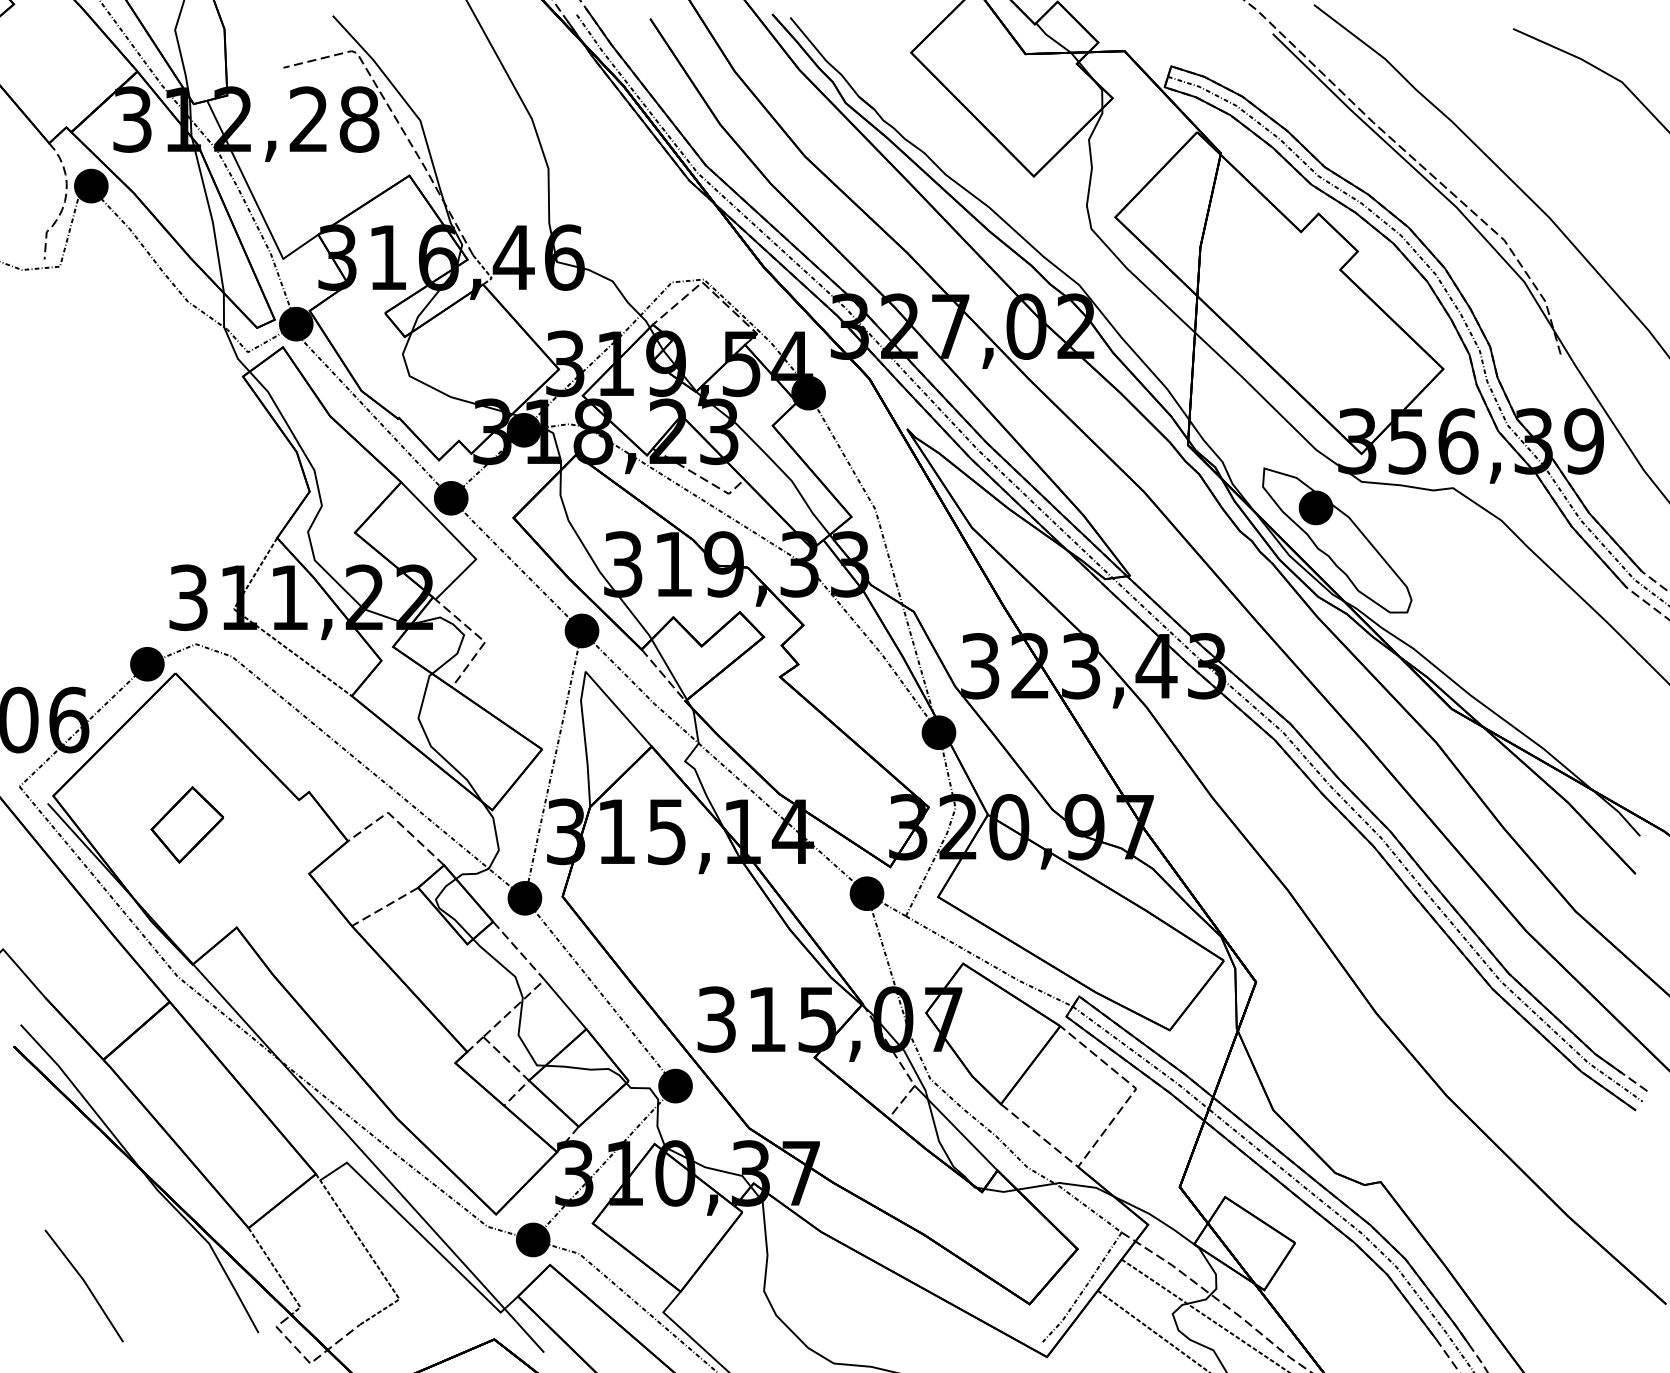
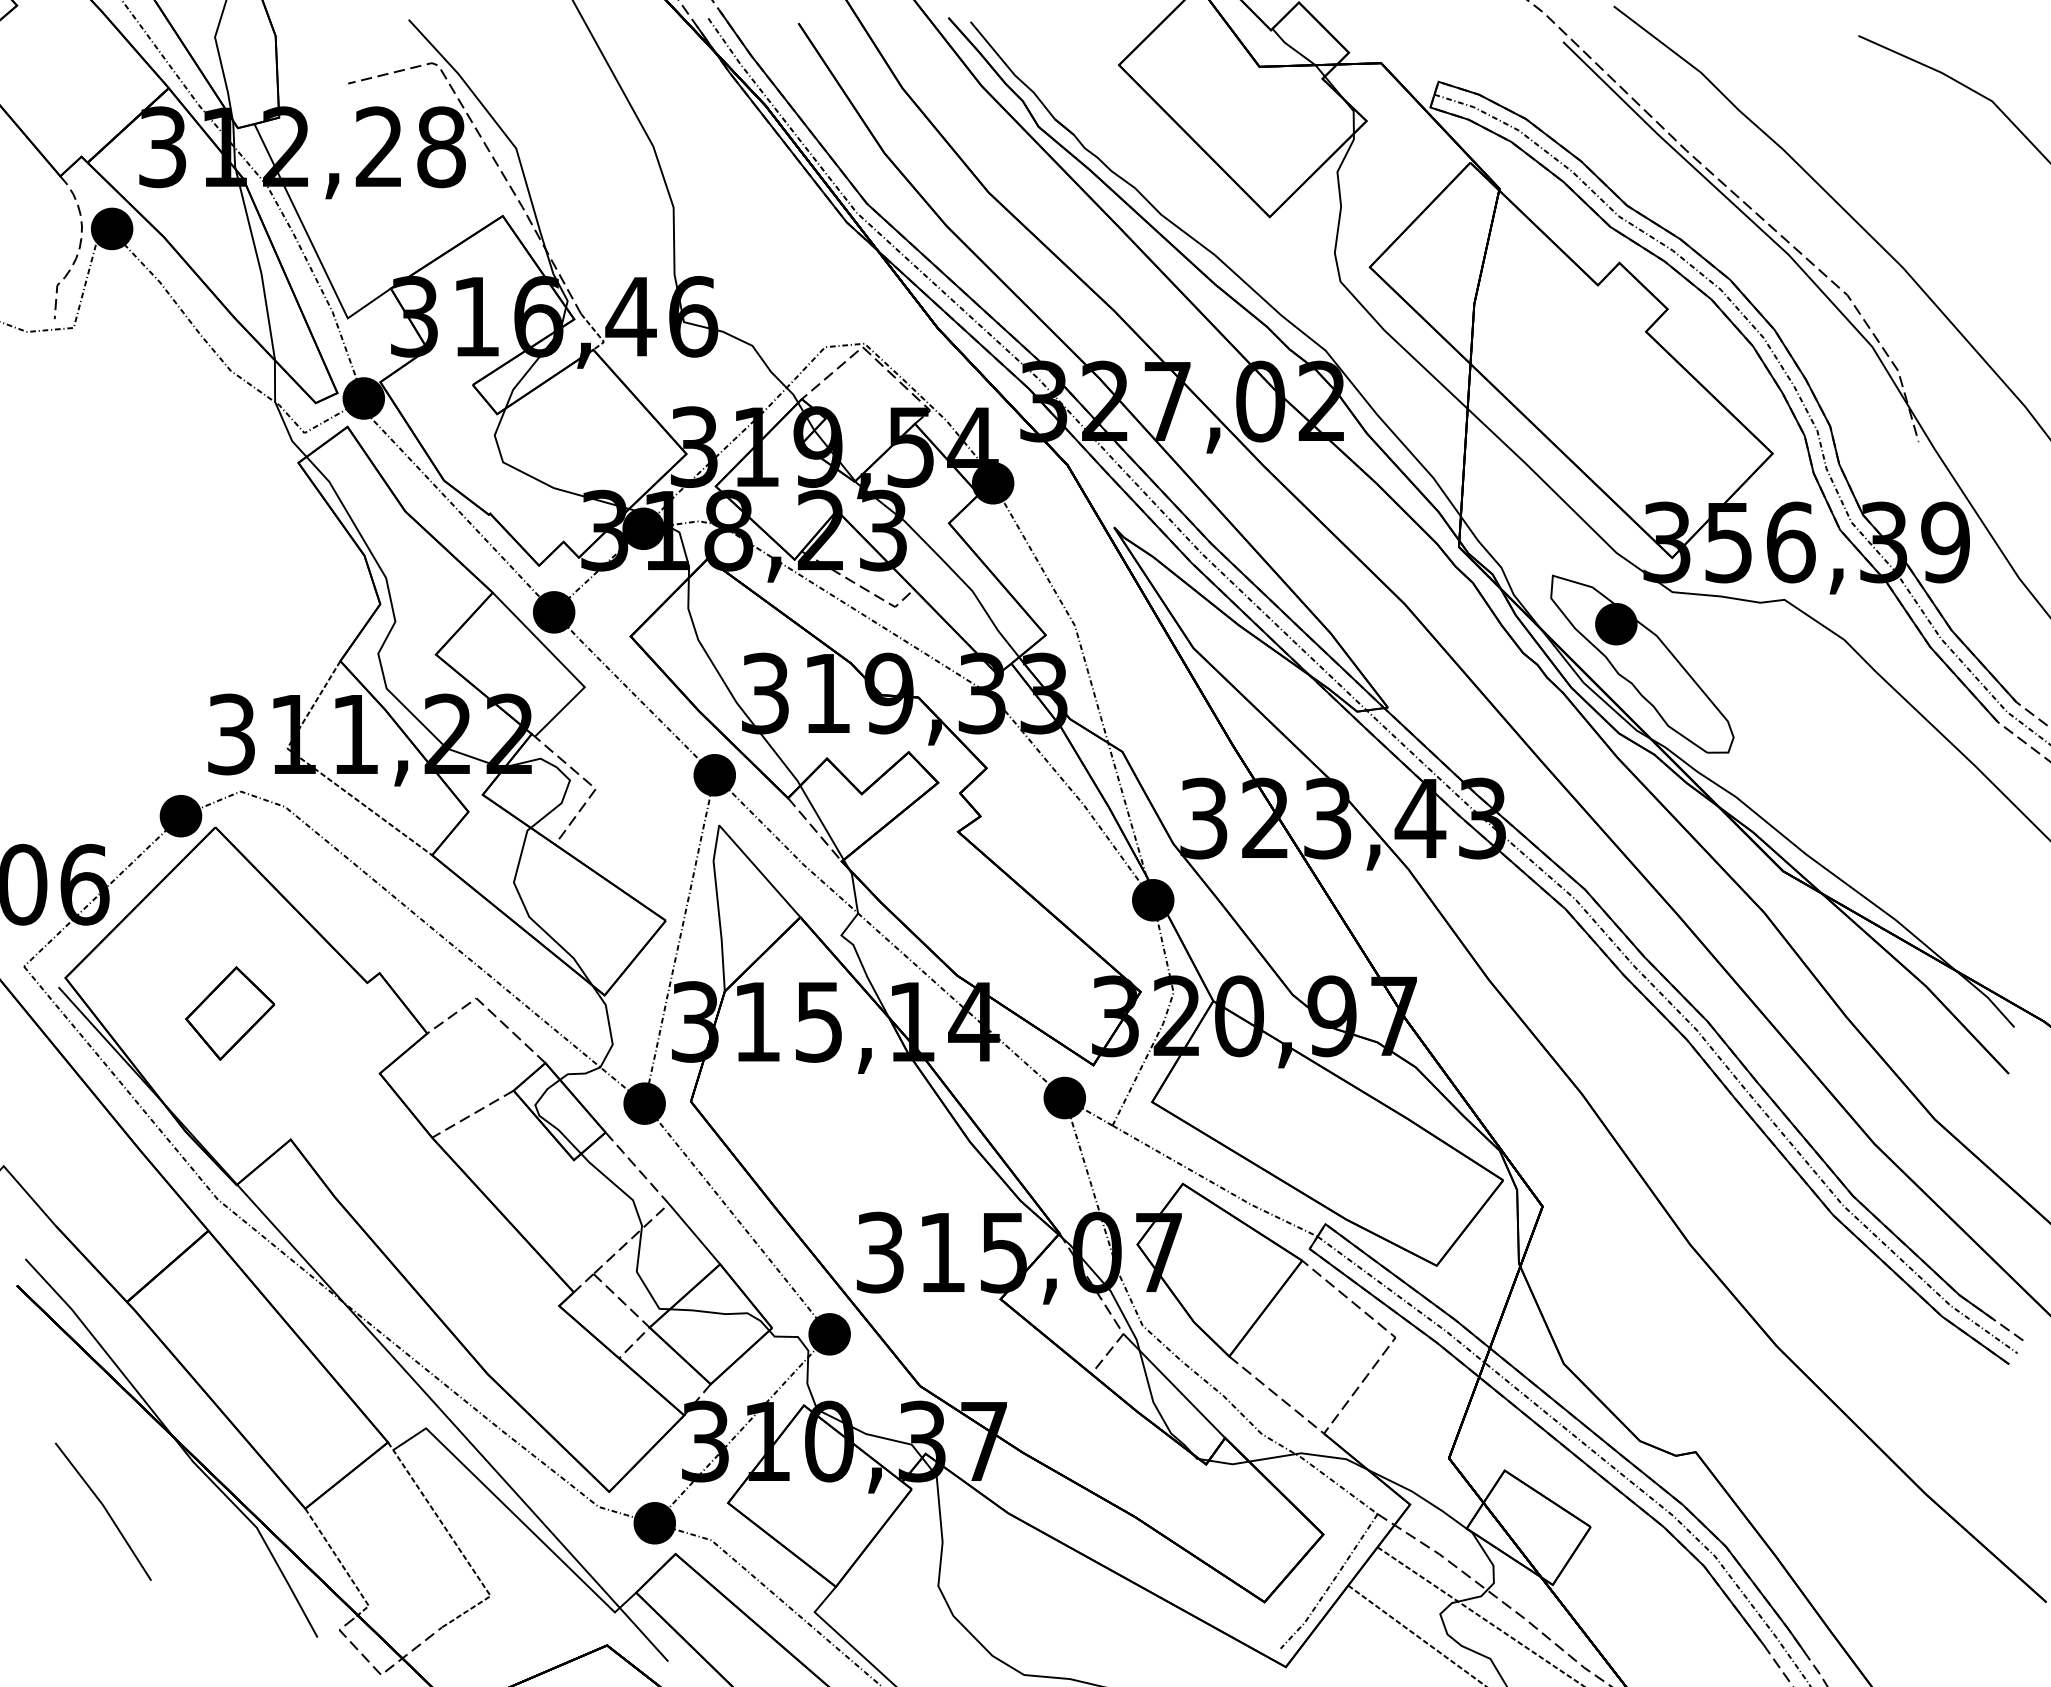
line: (85, 1284) -> (104, 1509), moved

